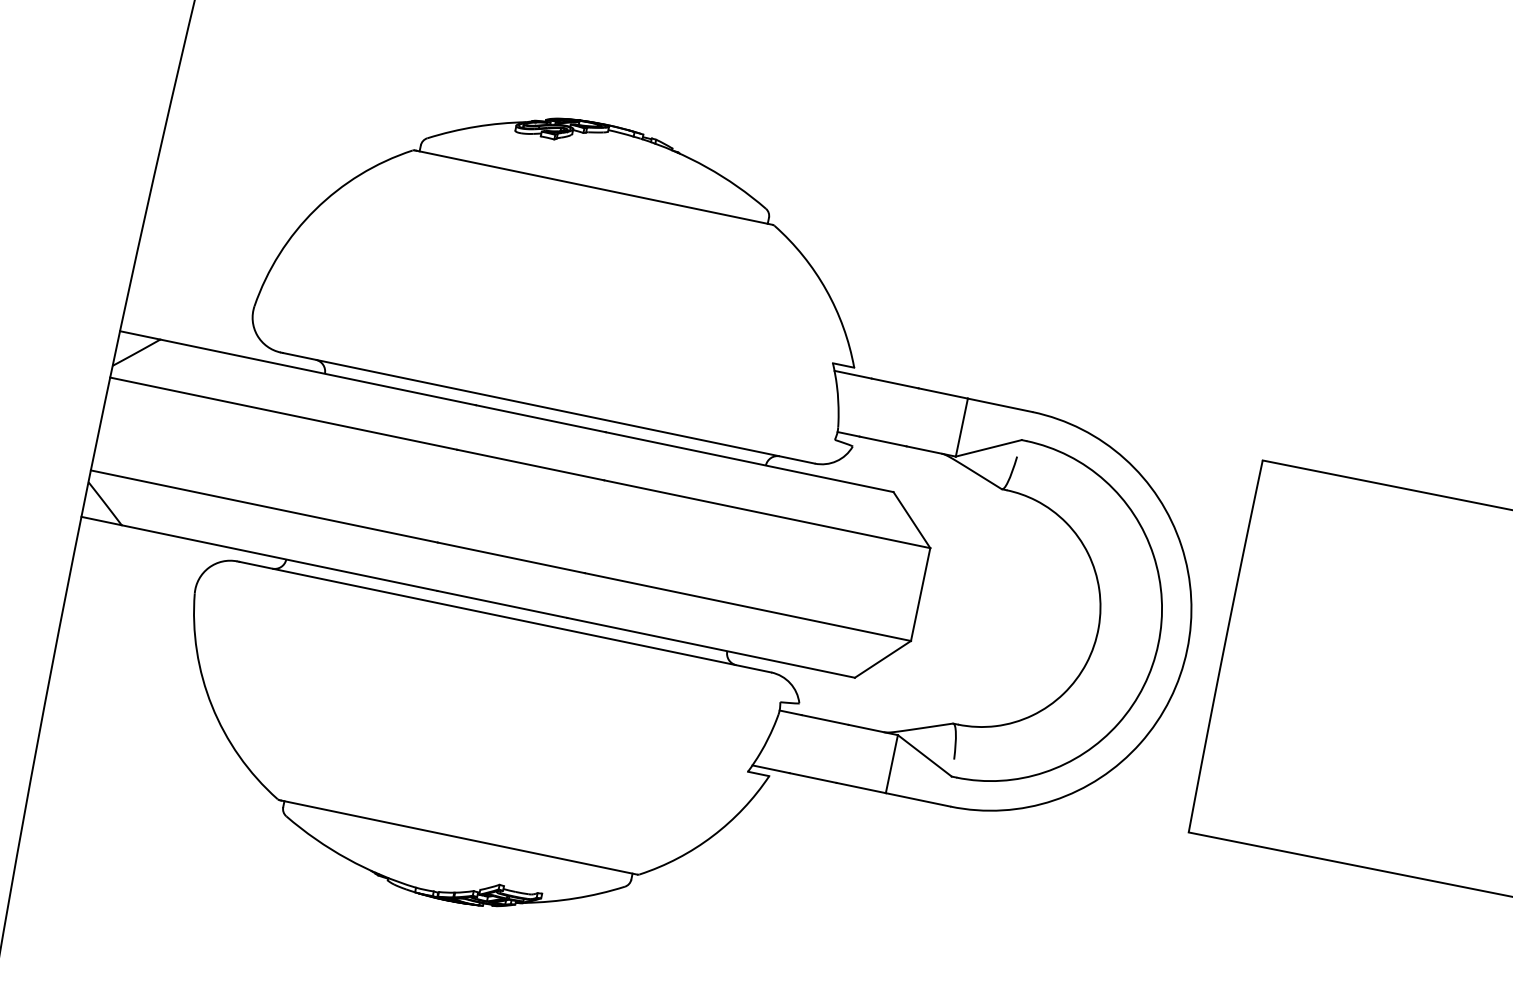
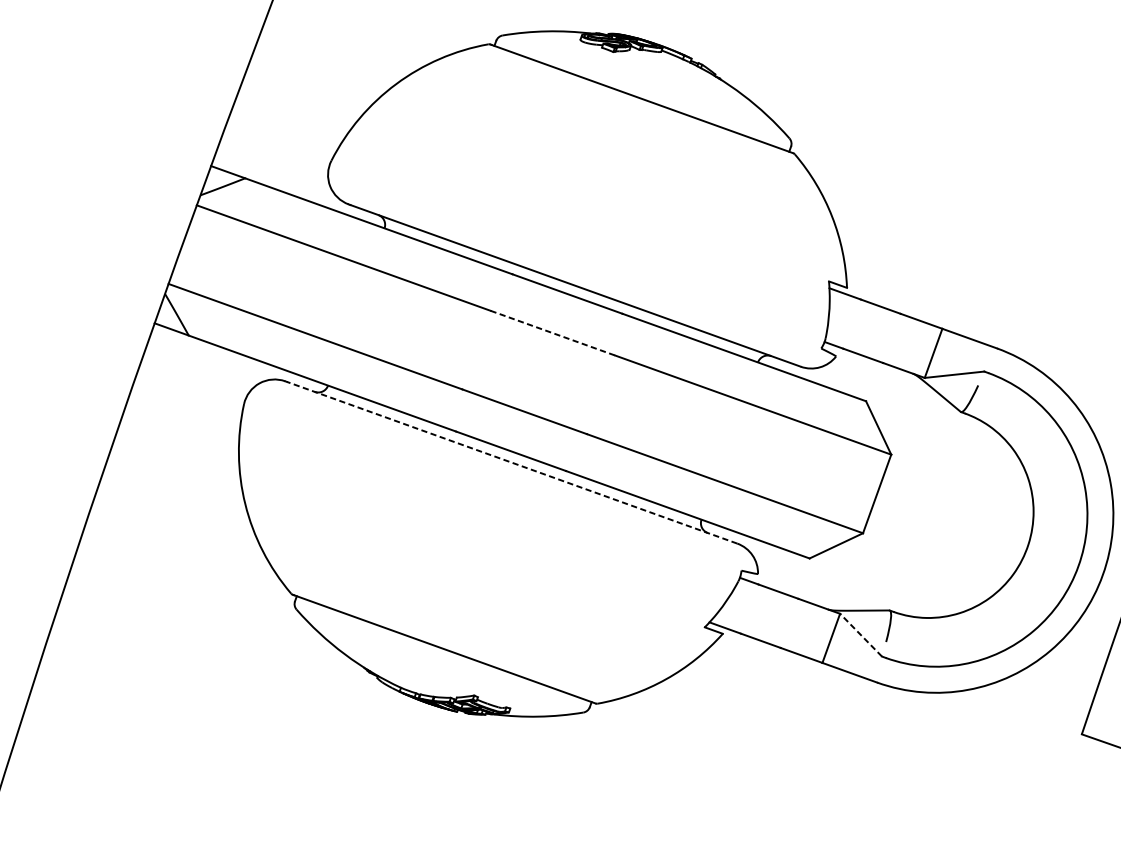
line: (531, 465) -> (553, 333), solid -> dashed
line: (505, 617) -> (512, 463), solid -> dashed
line: (924, 755) -> (860, 634), solid -> dashed

